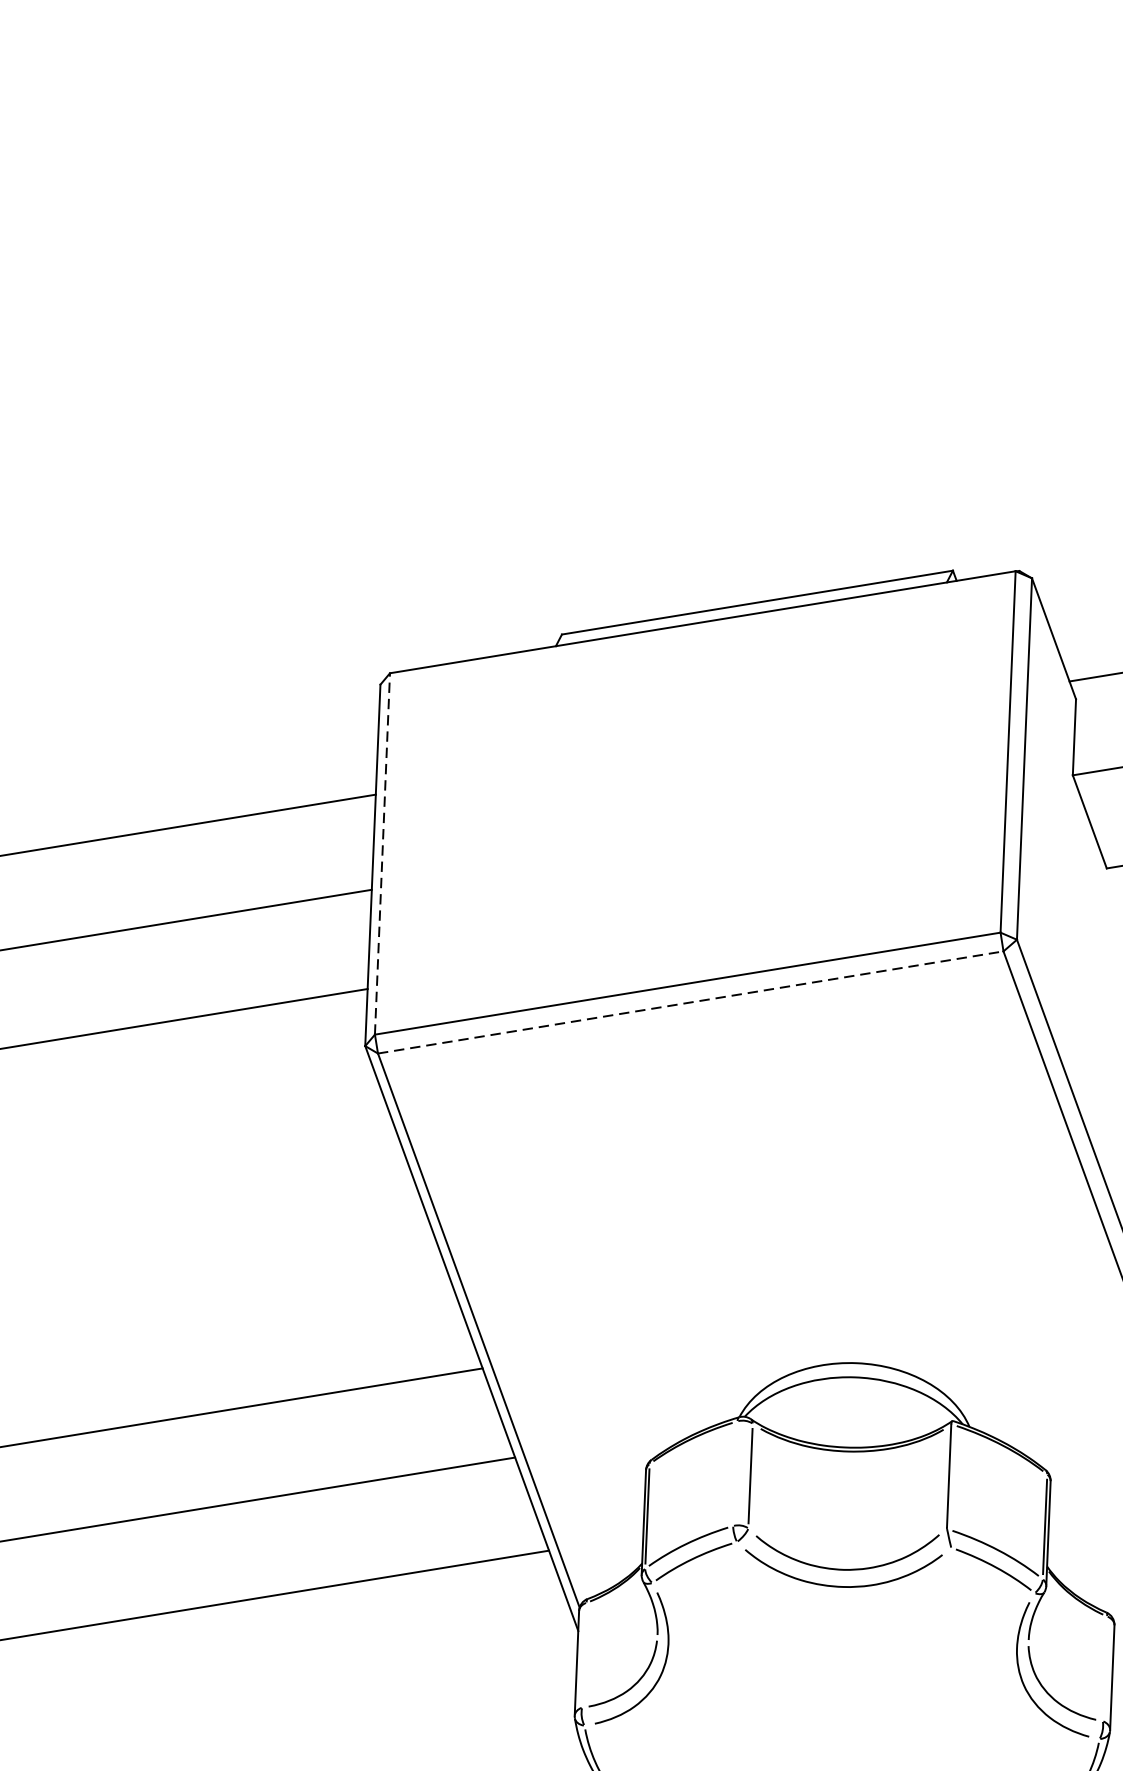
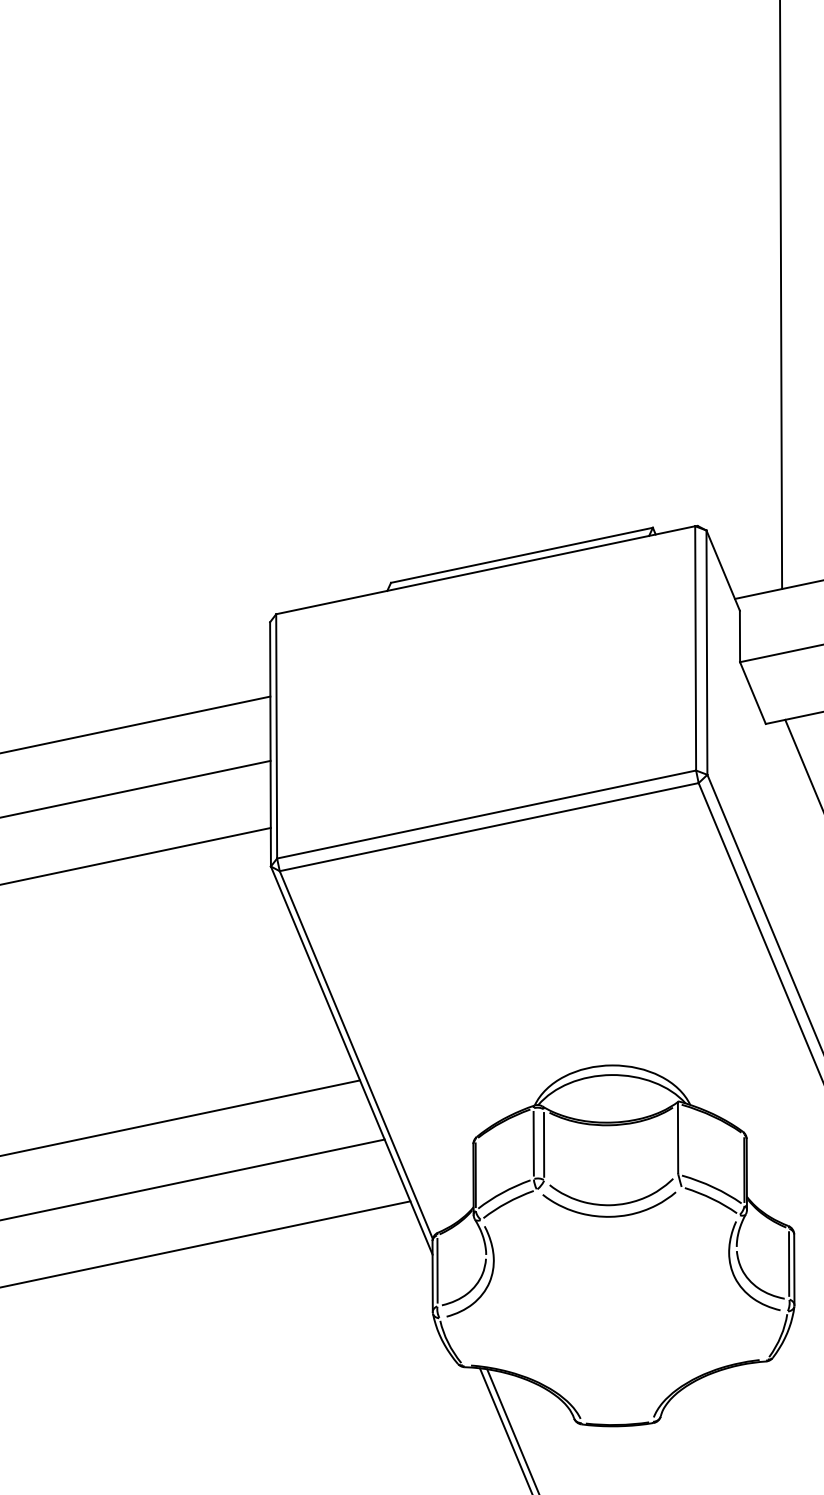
line: (382, 852) -> (276, 735), dashed -> solid
line: (691, 1003) -> (489, 827), dashed -> solid
line: (734, 1473) -> (533, 1143), added
line: (584, 1654) -> (437, 1270), added
line: (1105, 1668) -> (789, 1263), added

